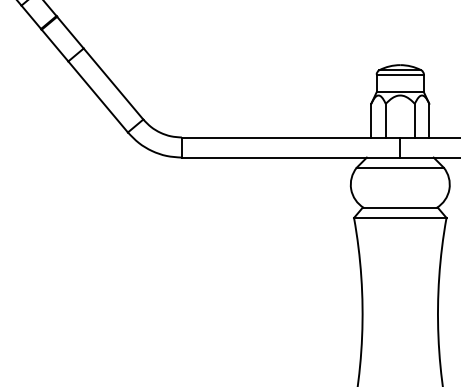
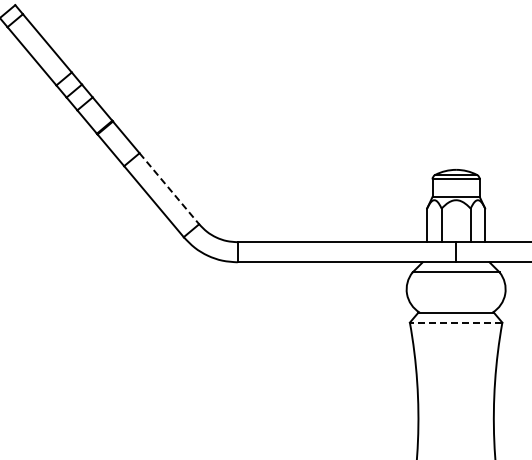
line: (113, 84) -> (169, 189), solid -> dashed
line: (399, 217) -> (455, 322), solid -> dashed

